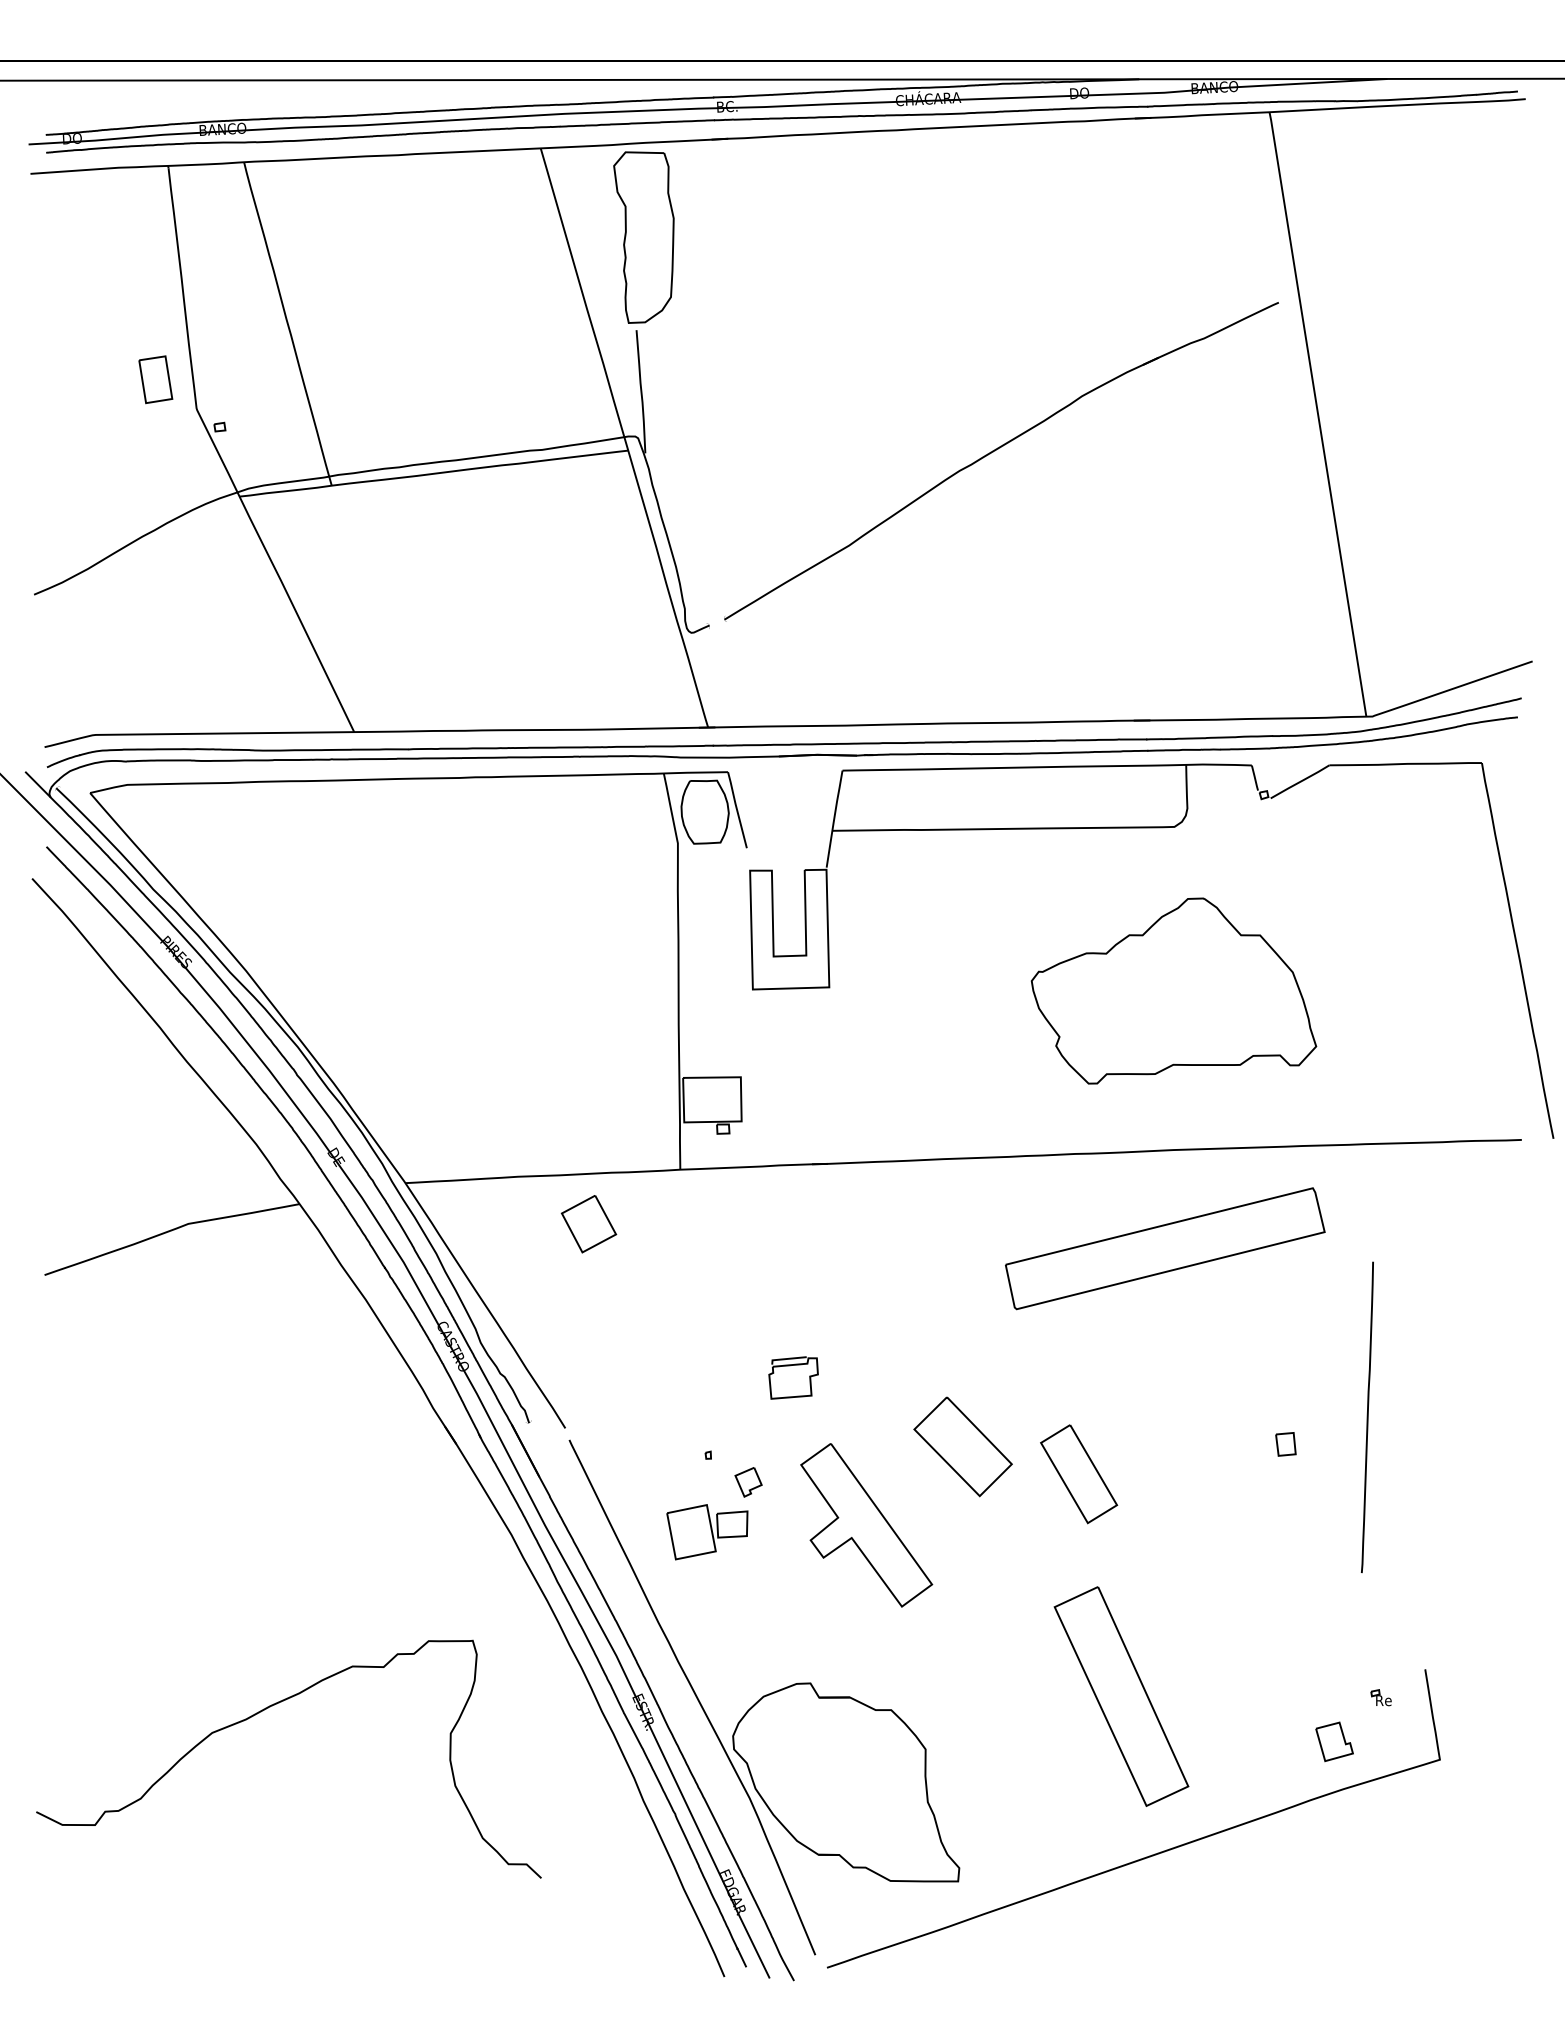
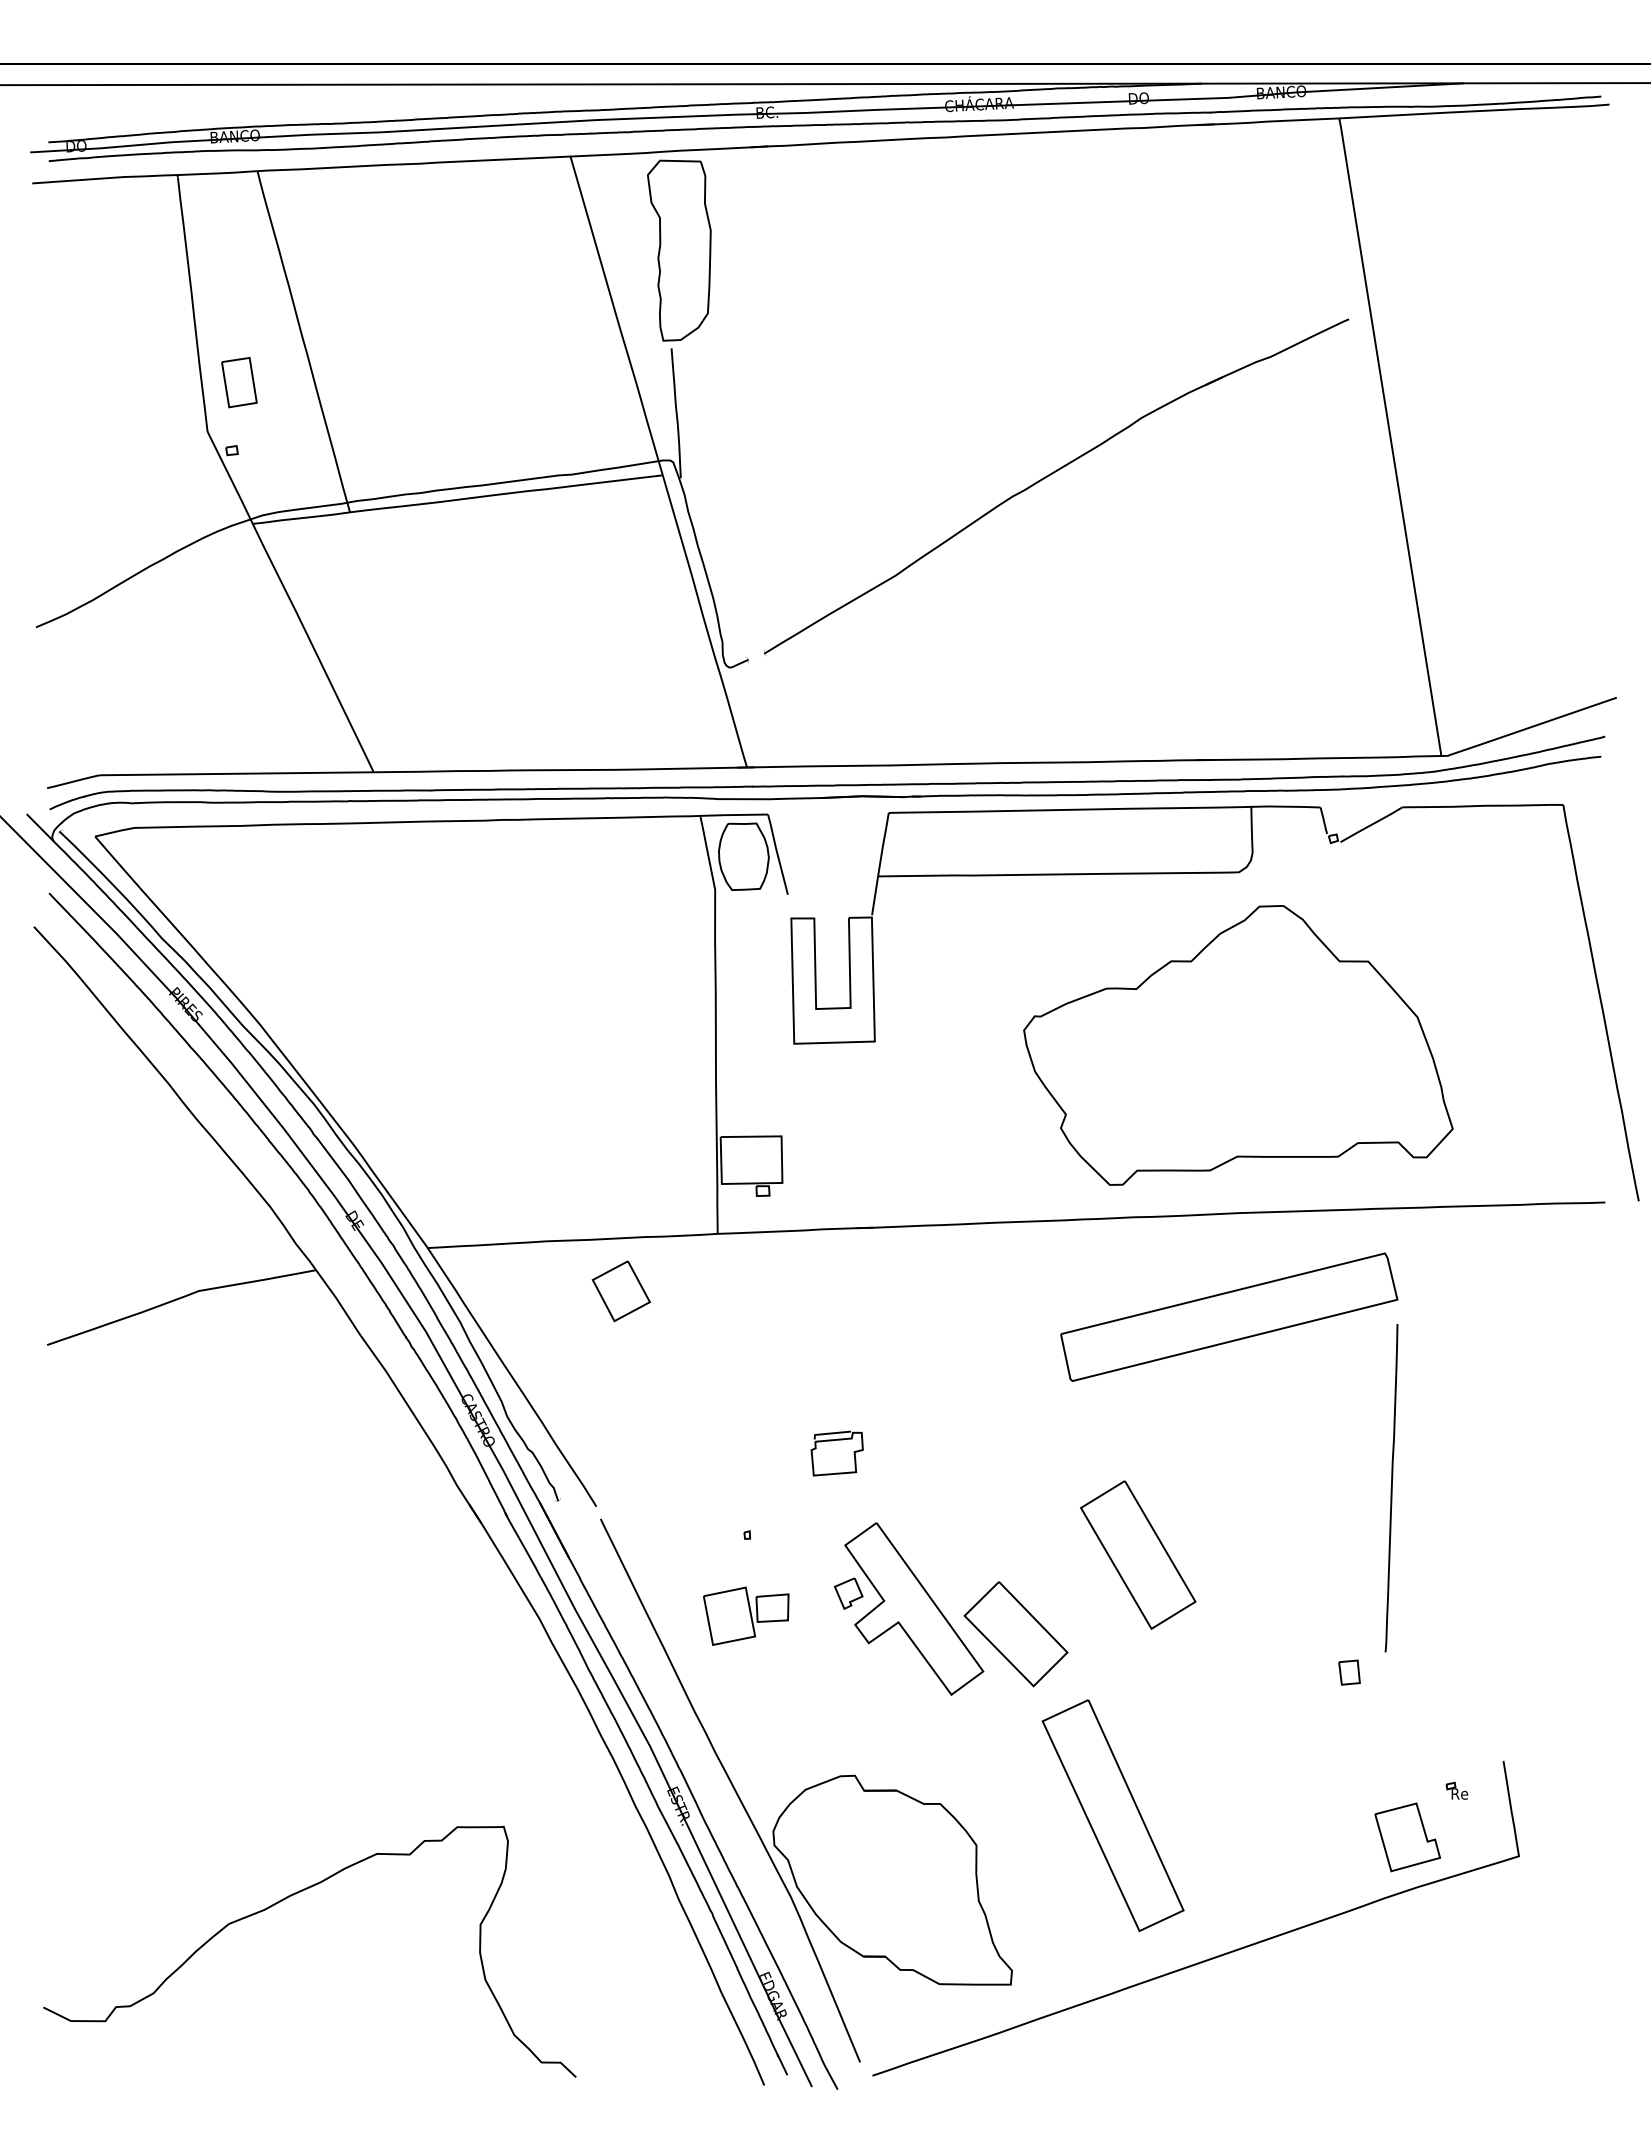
part: (155, 379) -> (239, 382), moved
part: (1174, 991) -> (1238, 1045), size x1.43
line: (1367, 1417) -> (1391, 1488), moved
part: (1285, 1444) -> (1349, 1672), moved
part: (962, 1447) -> (1015, 1634), moved
part: (1079, 1473) -> (1138, 1554), size x1.43
part: (748, 1482) -> (848, 1593), moved
part: (1120, 1696) -> (1112, 1815), moved
curve: (262, 1711) -> (282, 1901), moved
part: (1334, 1741) -> (1407, 1837), size x1.67

